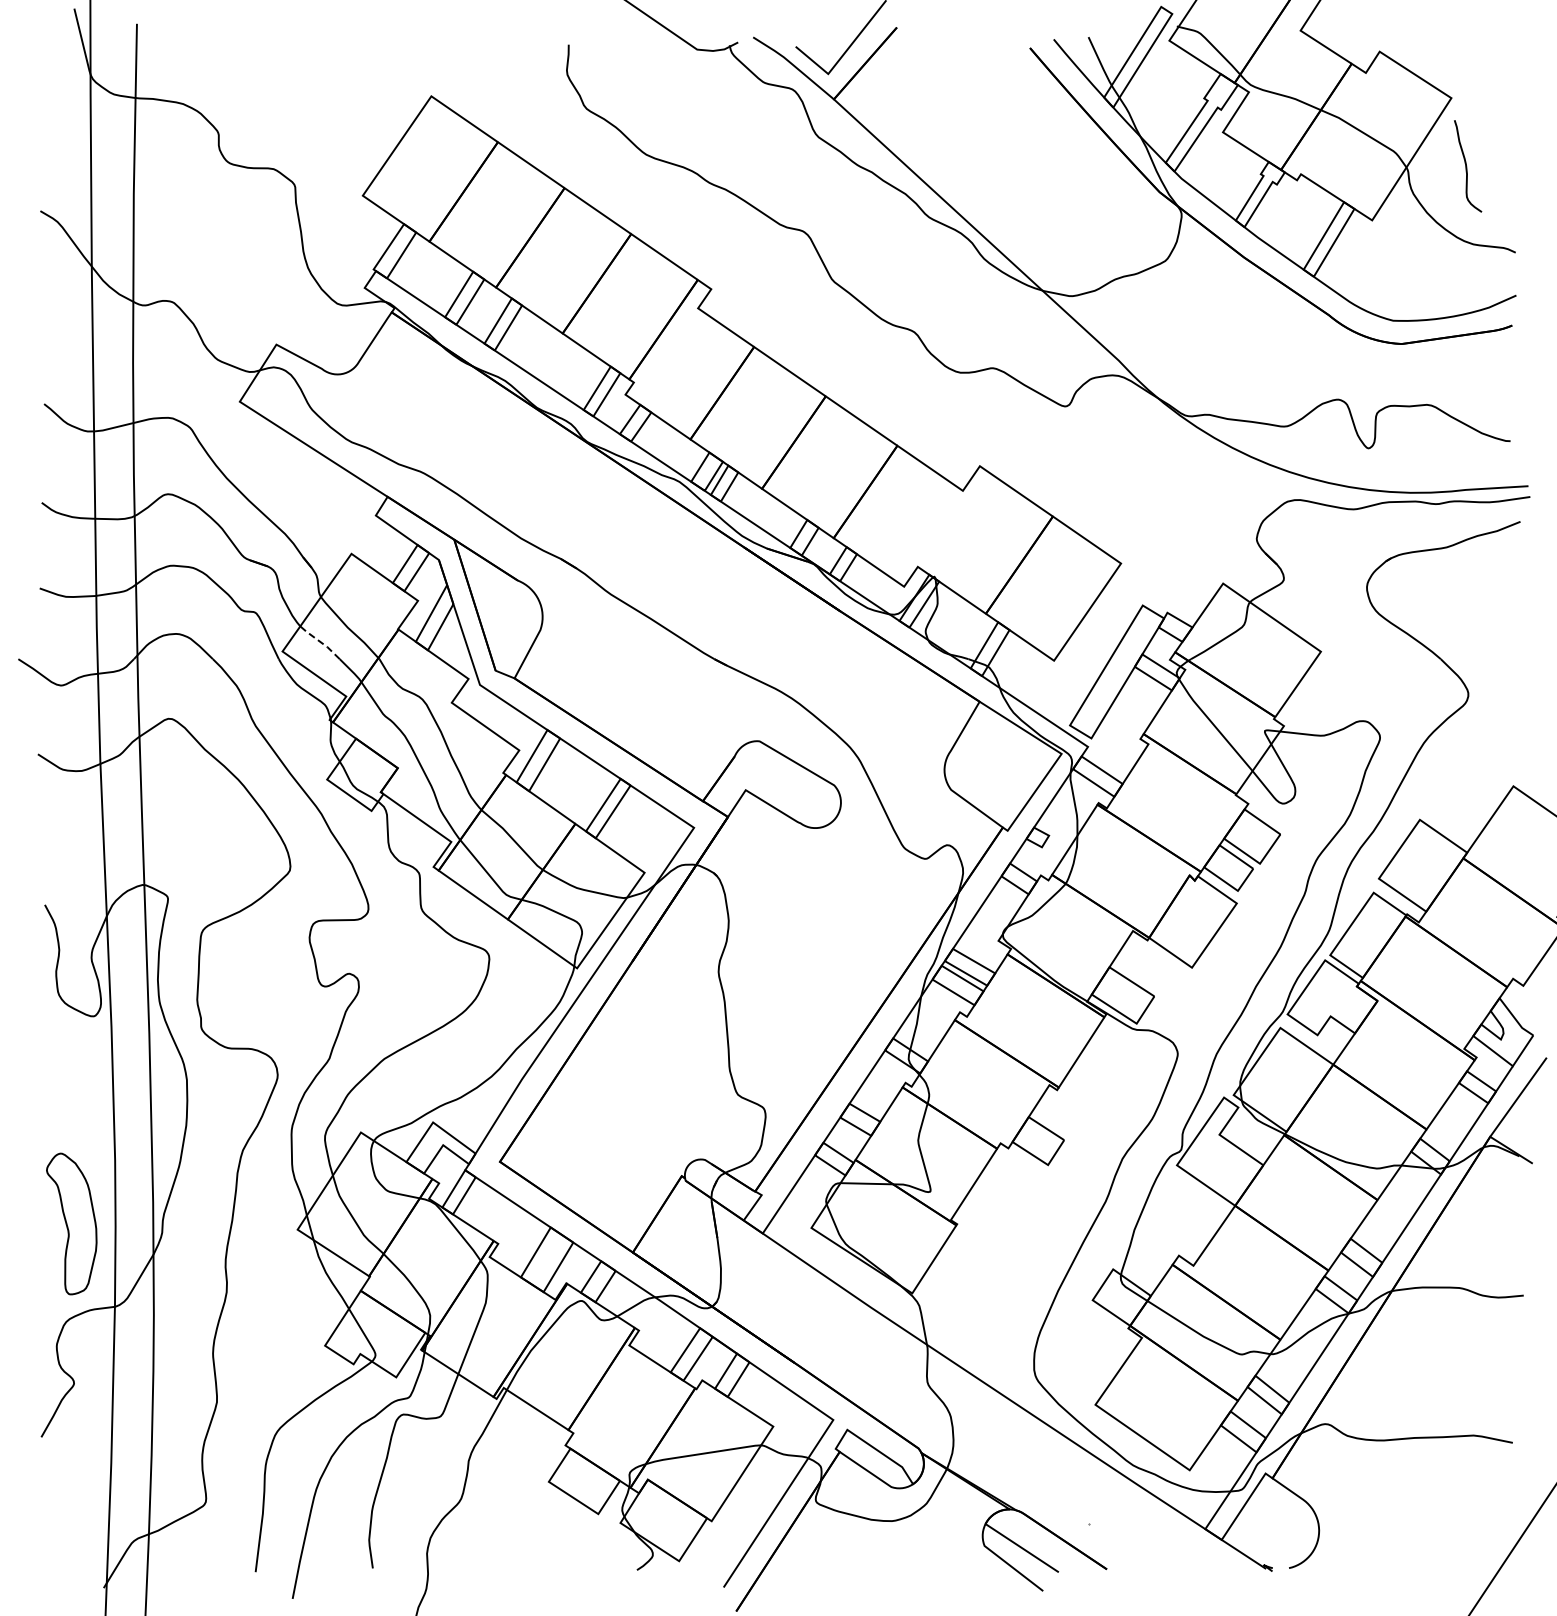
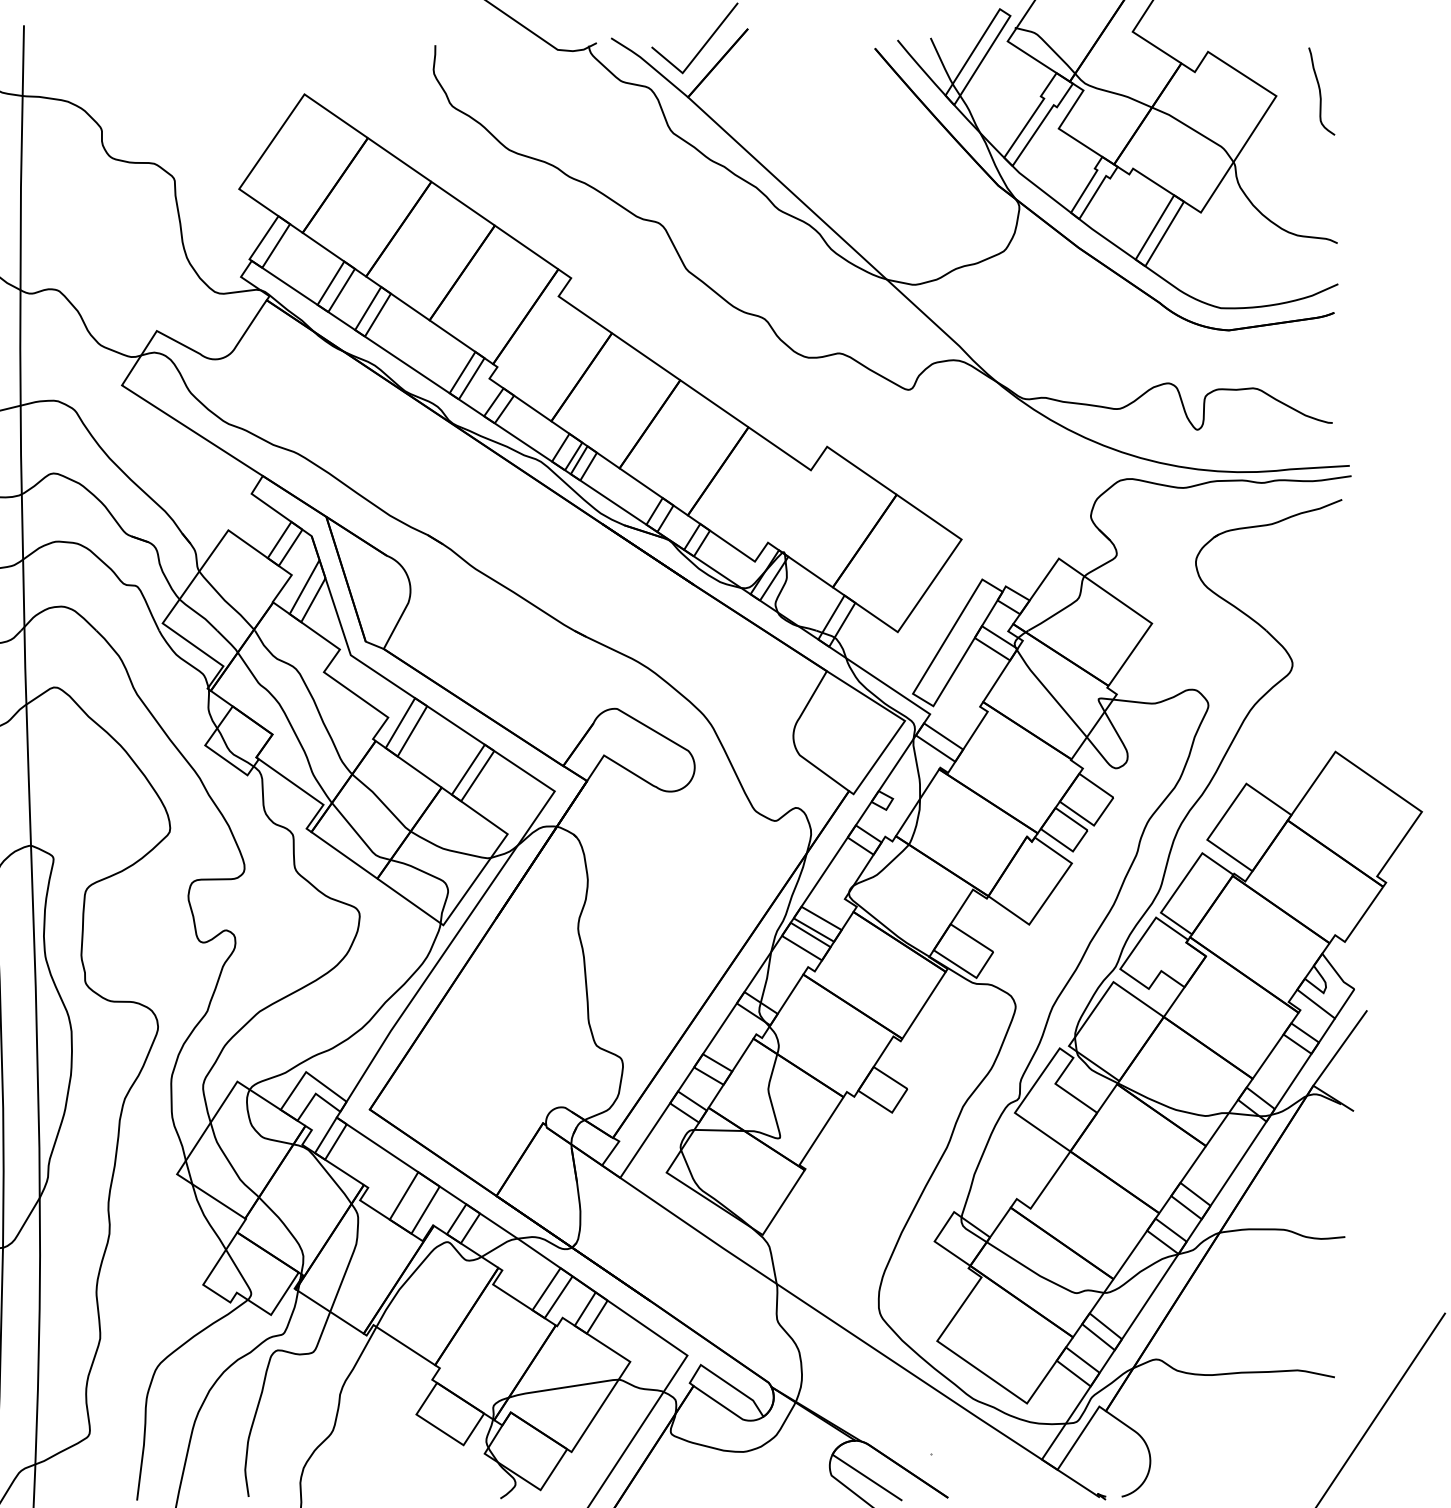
curve: (1467, 166) -> (1321, 91), moved
line: (320, 642) -> (198, 614), dashed -> solid

